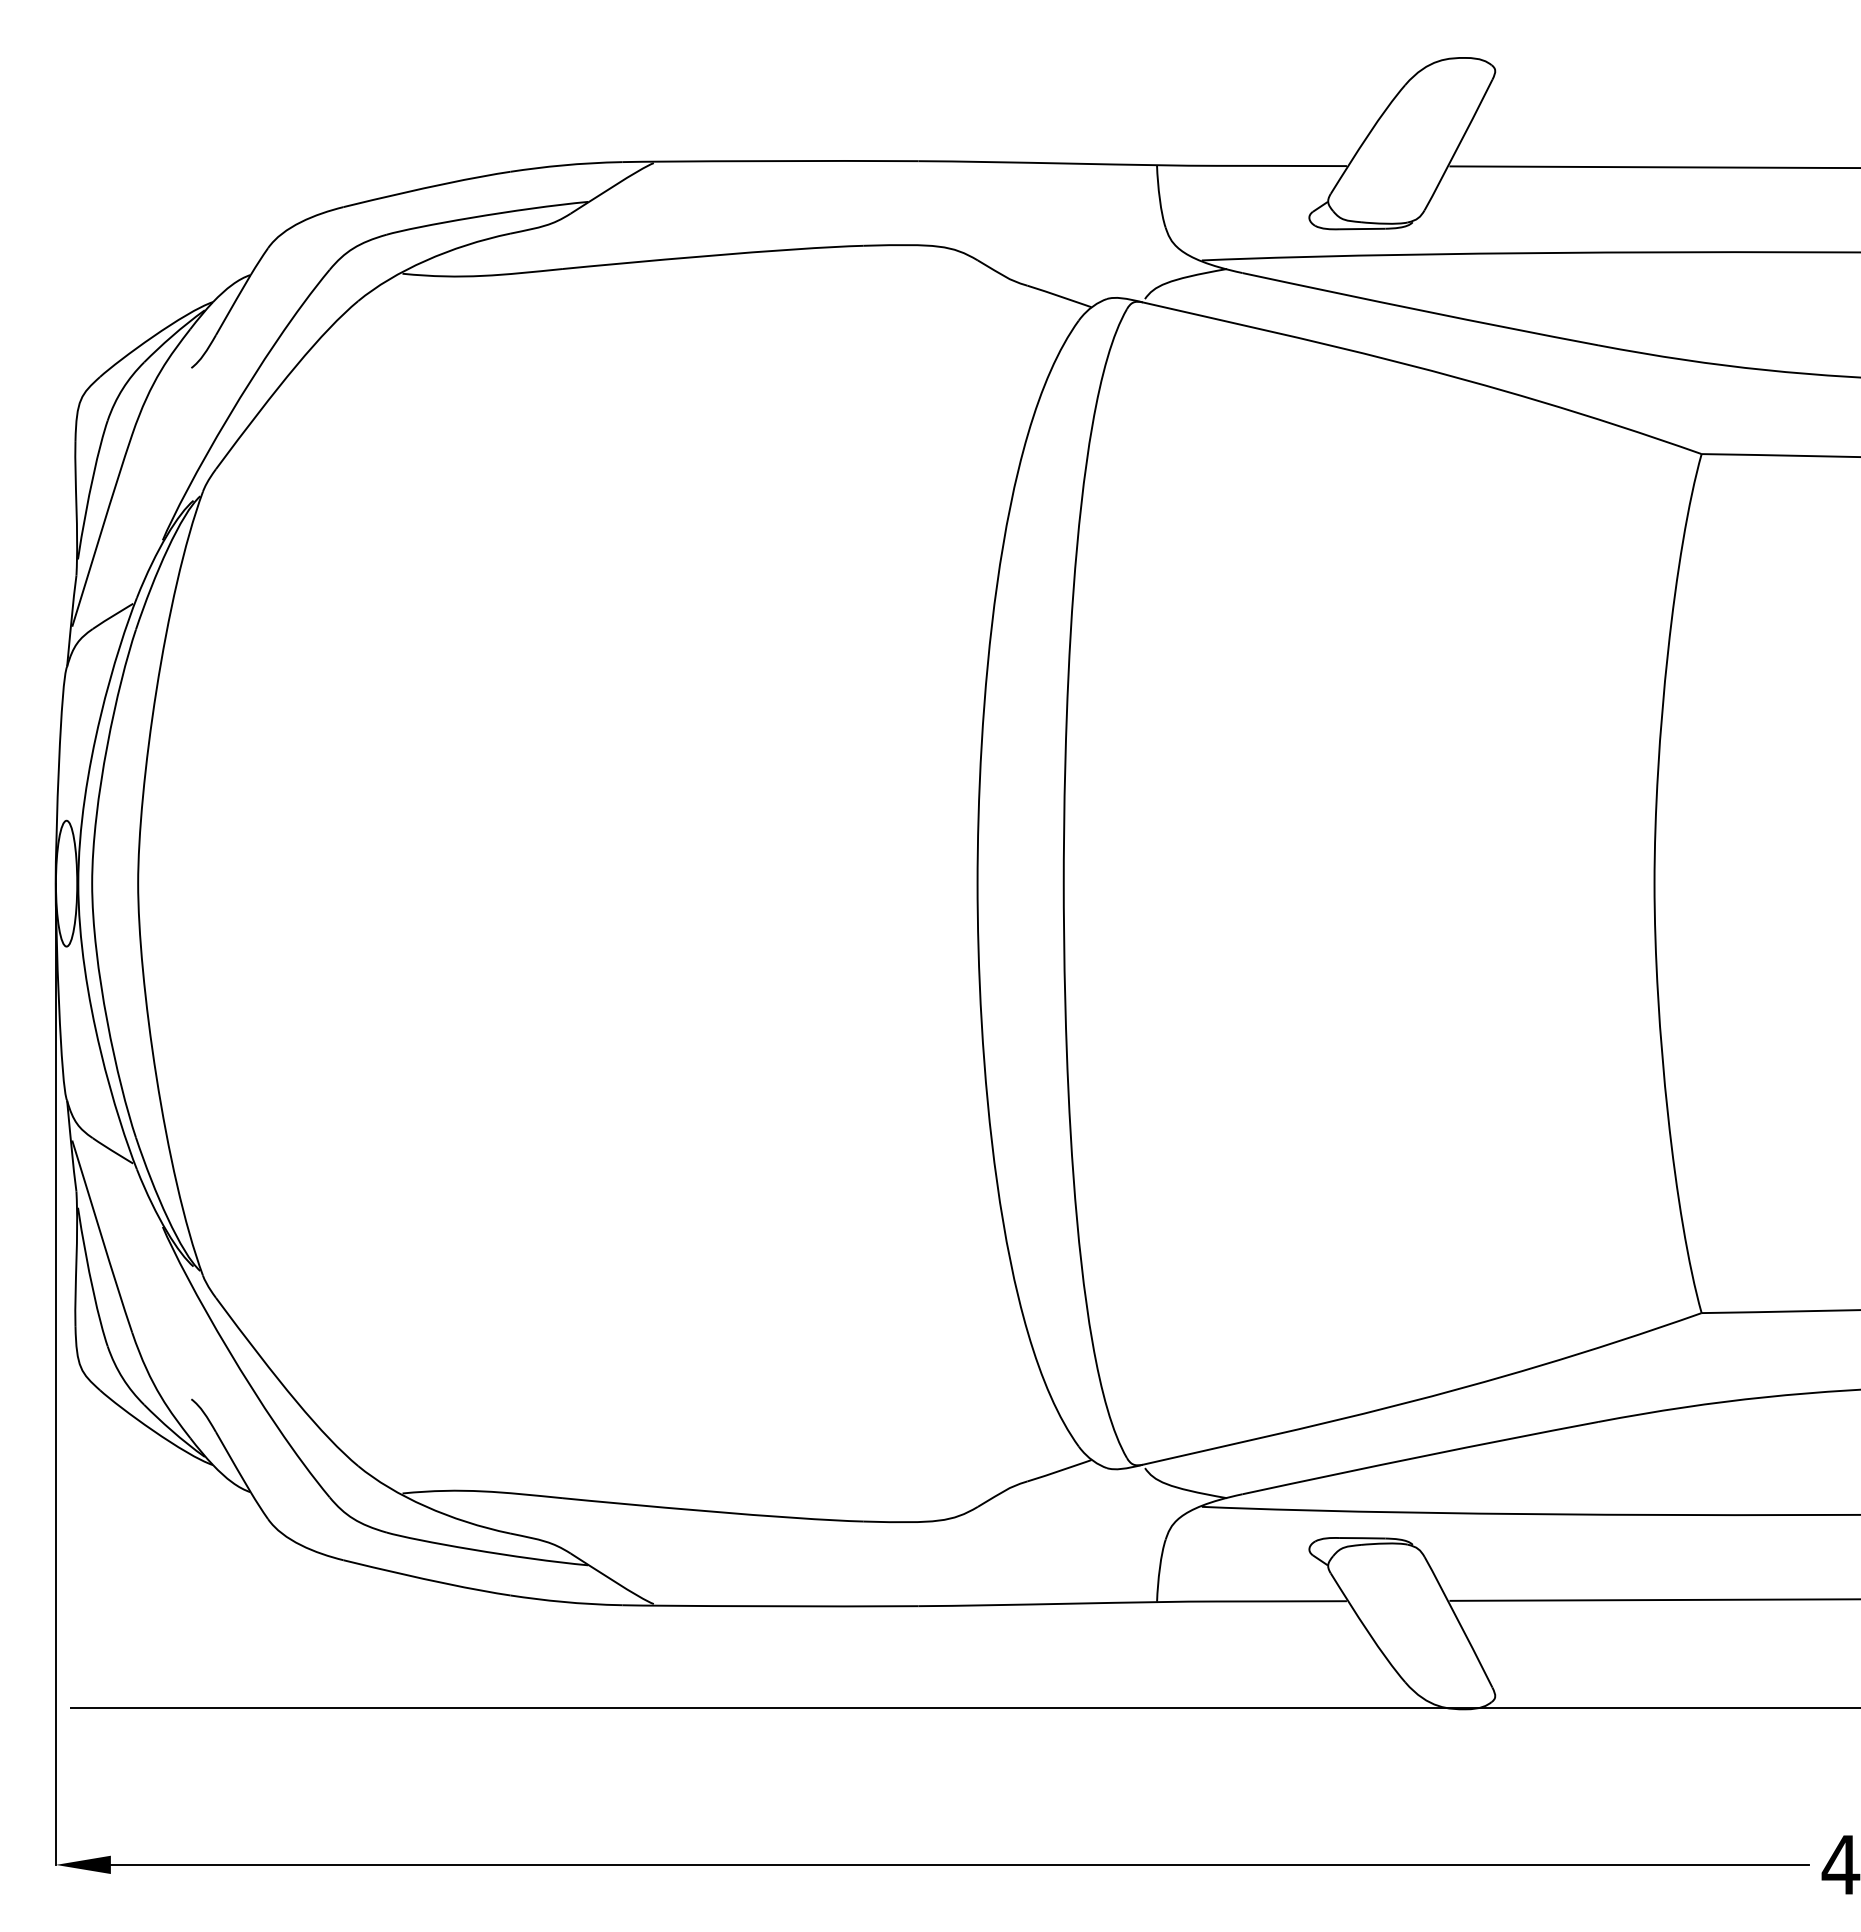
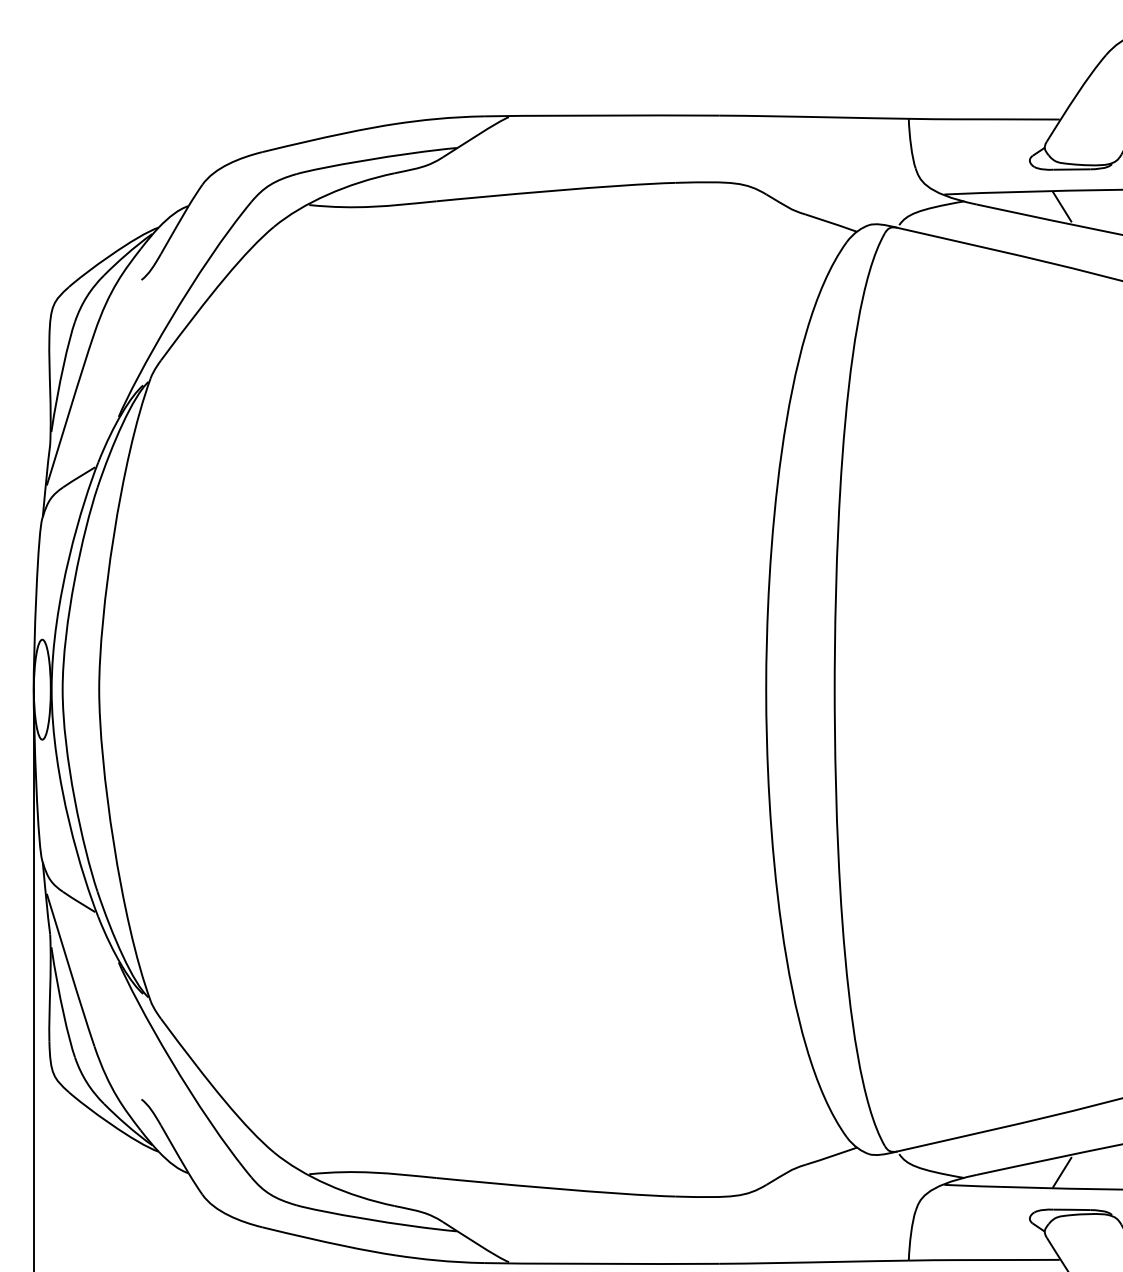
line: (1349, 275) -> (1061, 206), added
line: (1349, 1490) -> (1061, 1171), added

